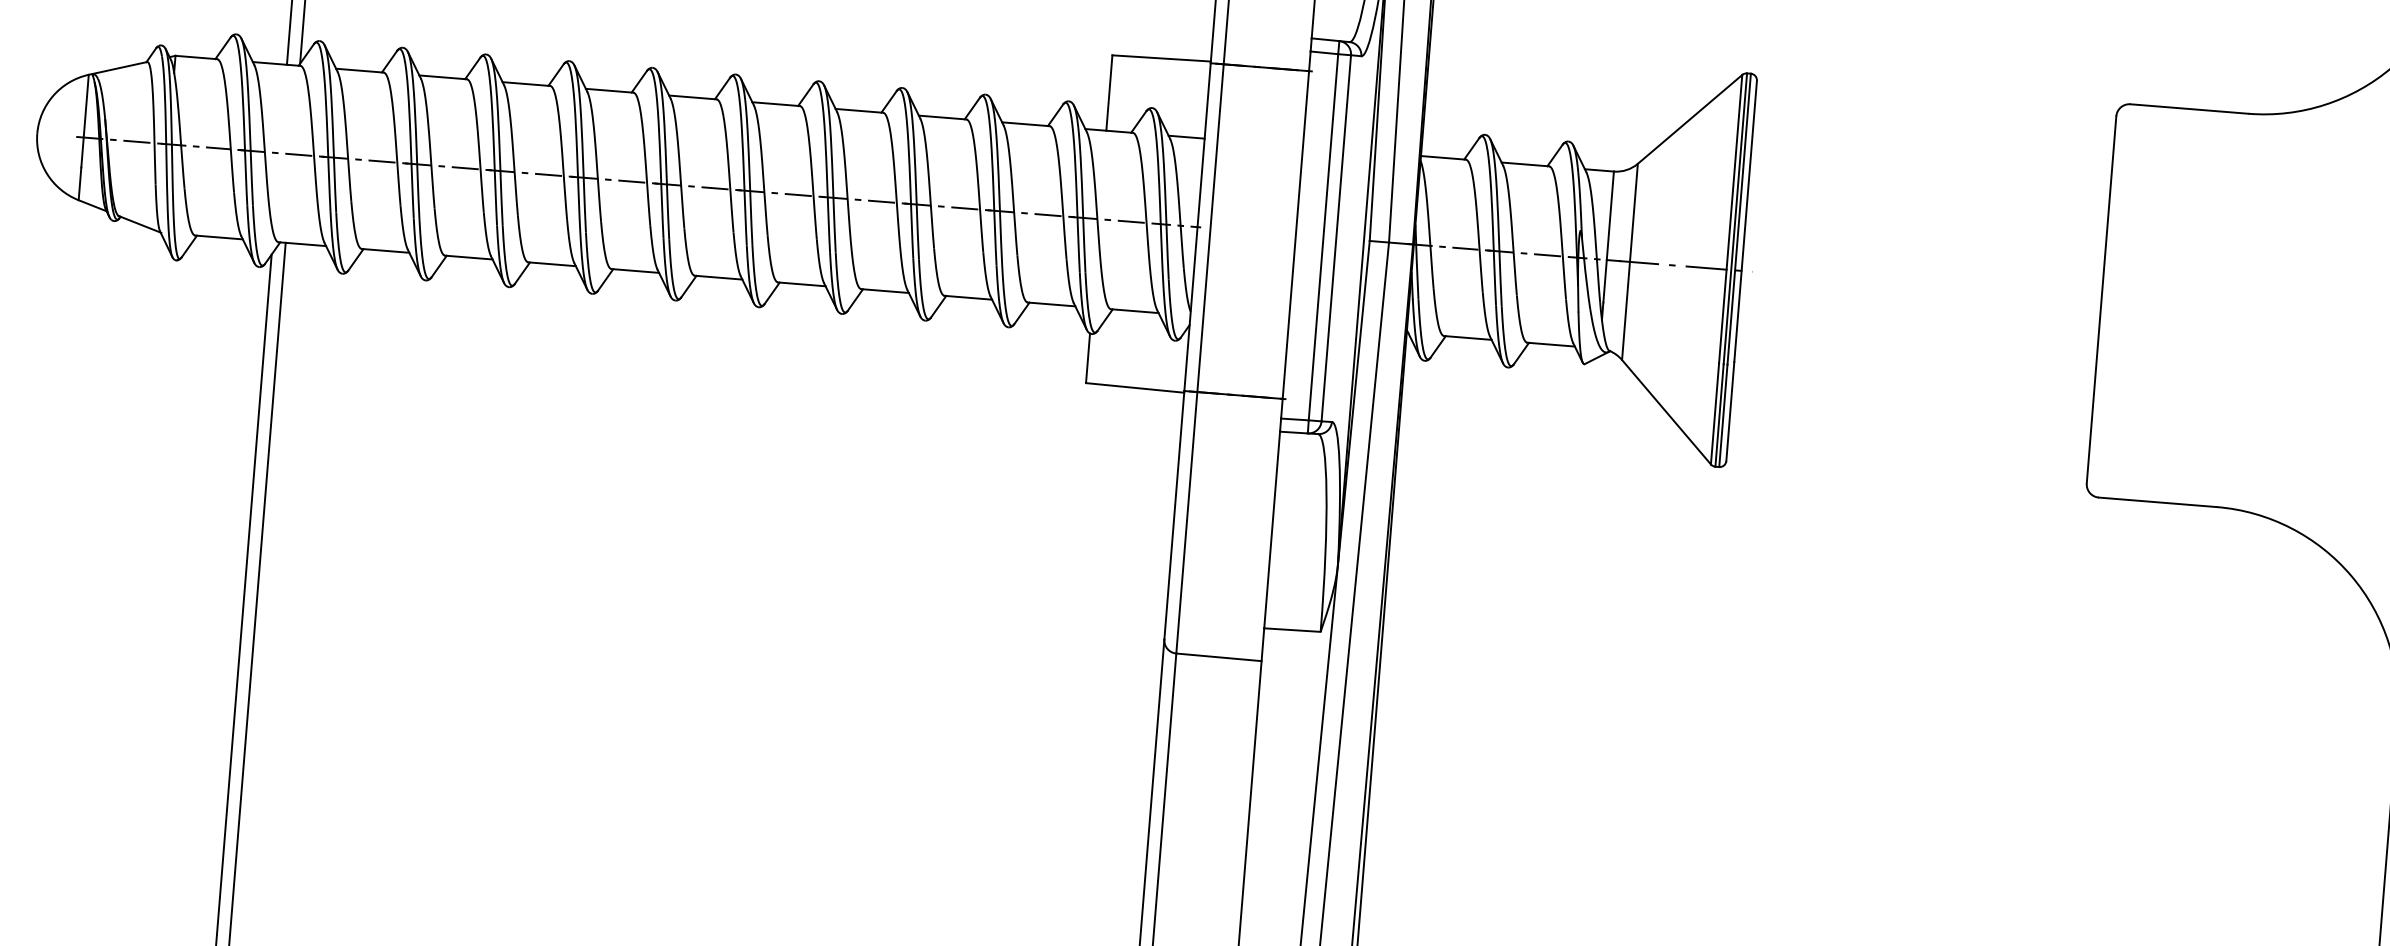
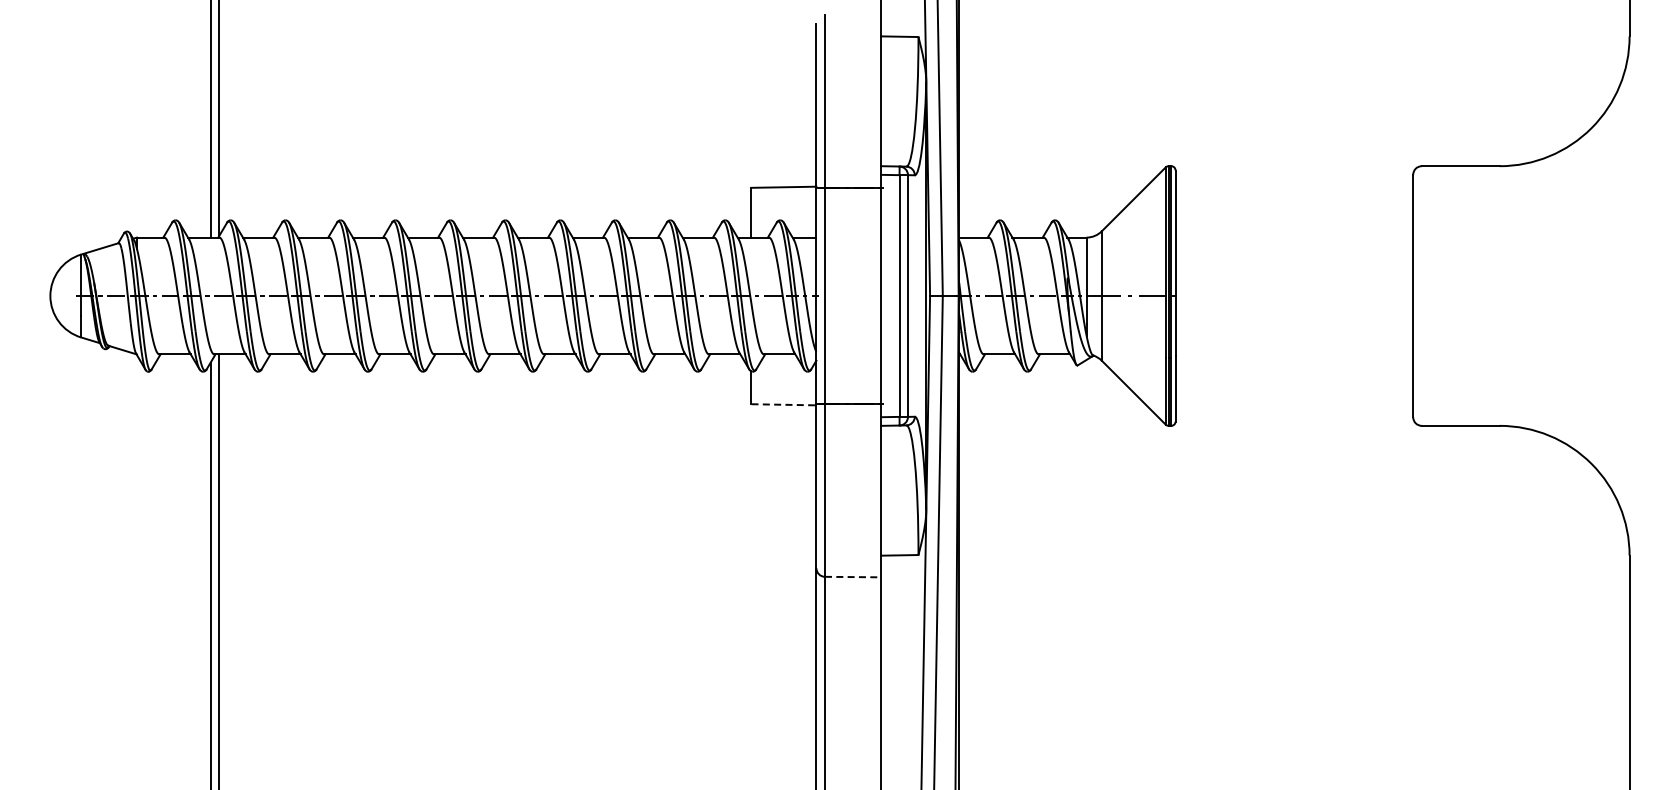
line: (1136, 387) -> (784, 404), solid -> dashed
line: (1219, 657) -> (853, 577), solid -> dashed

